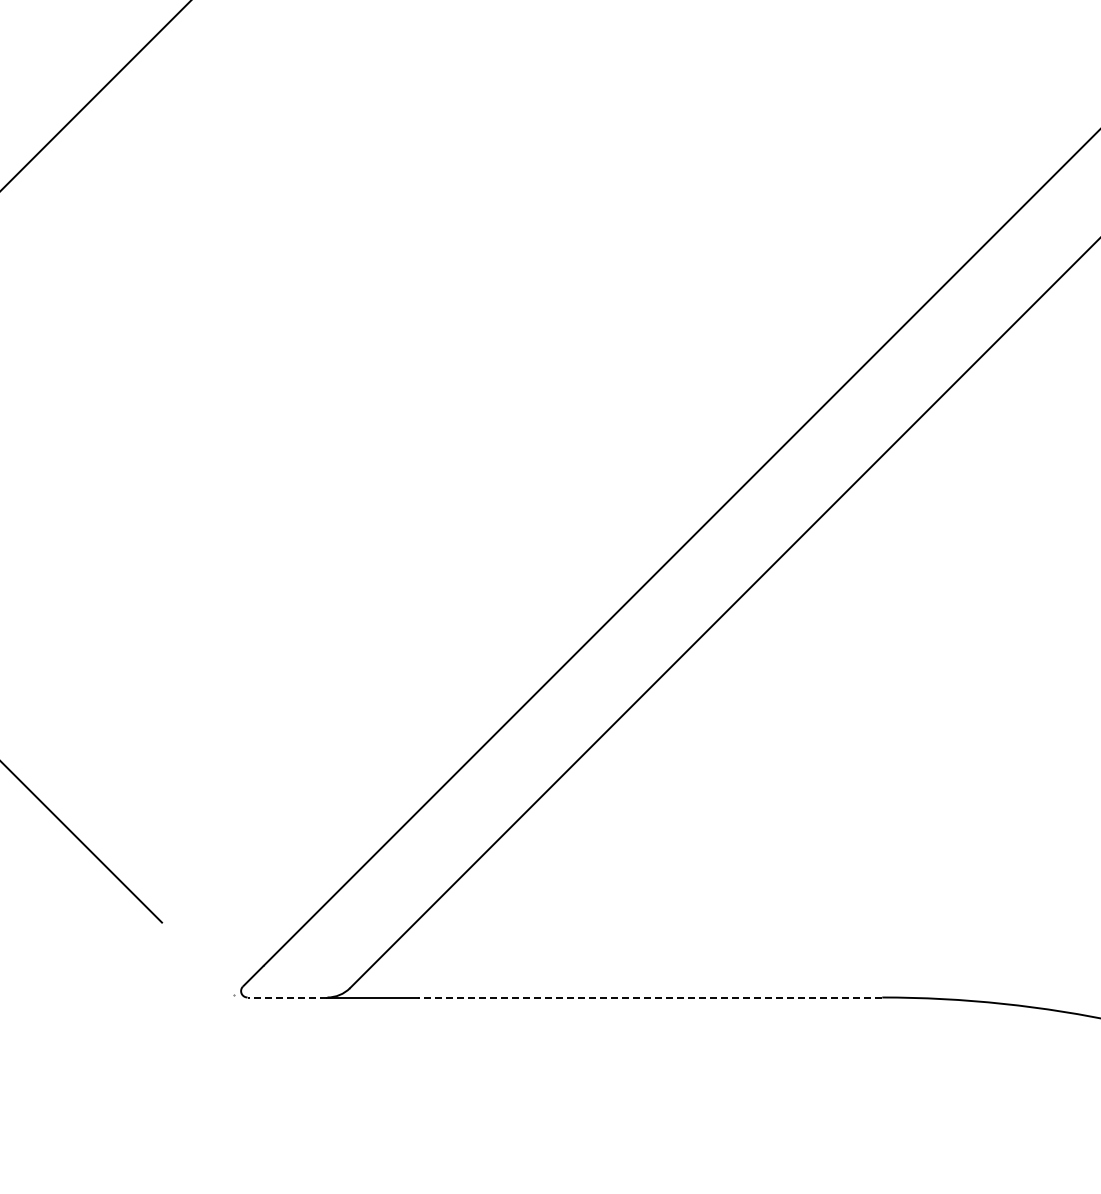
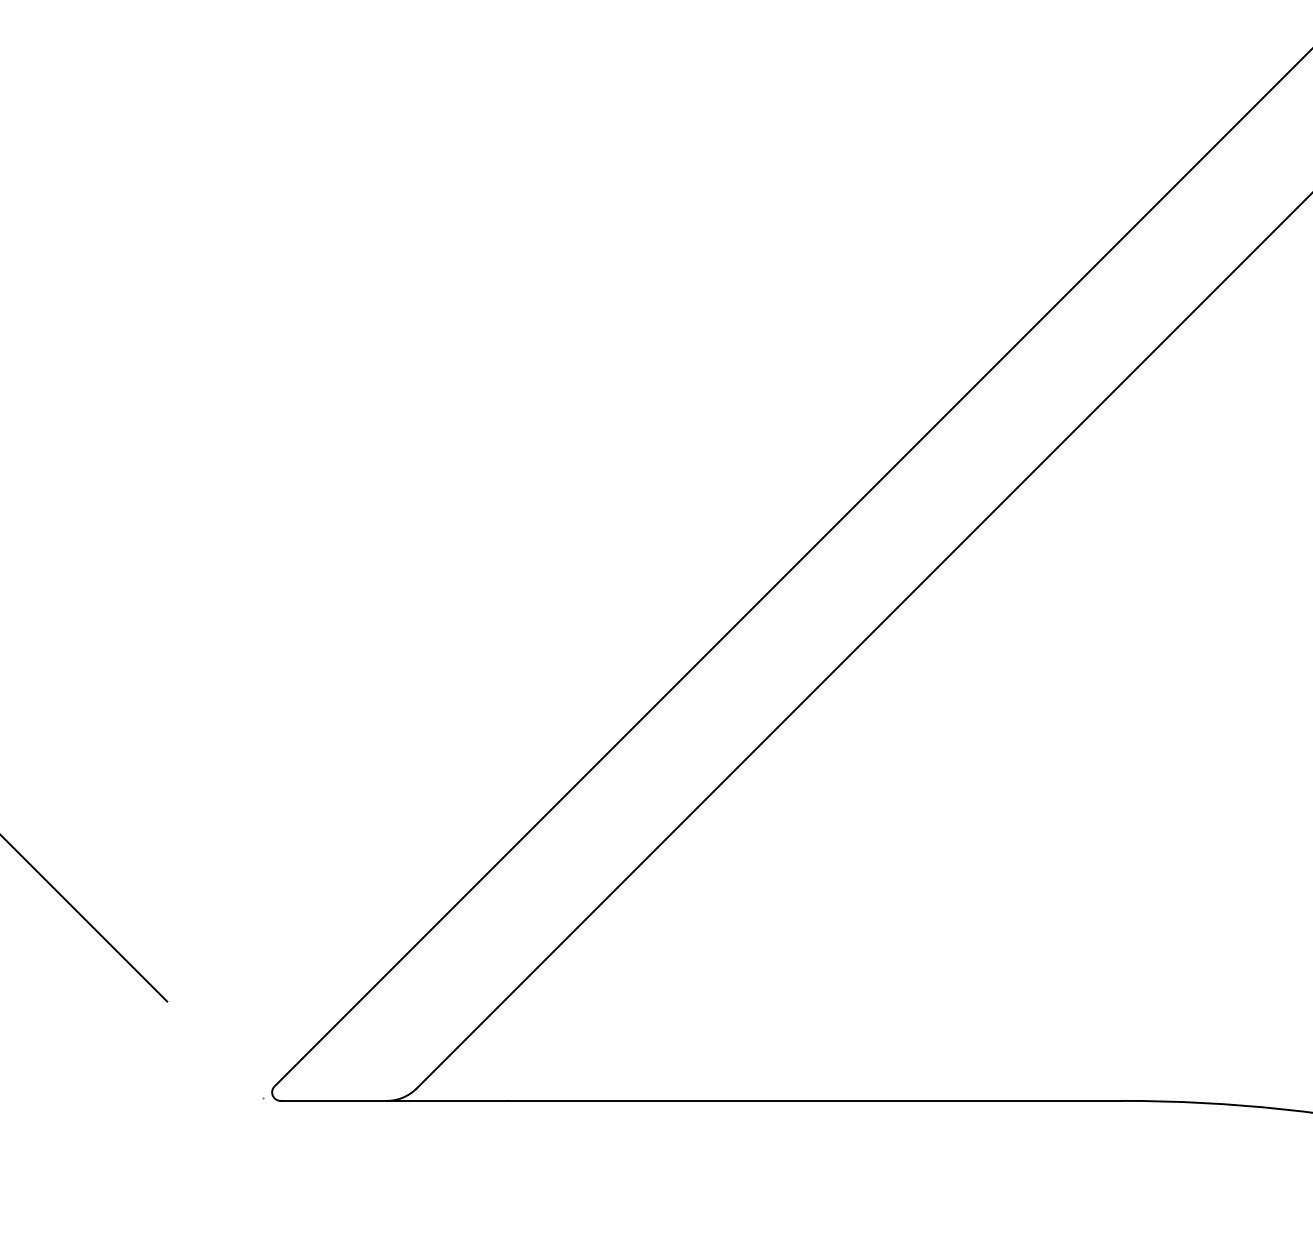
line: (287, 997) -> (333, 1100), dashed -> solid
line: (649, 997) -> (813, 1100), dashed -> solid

